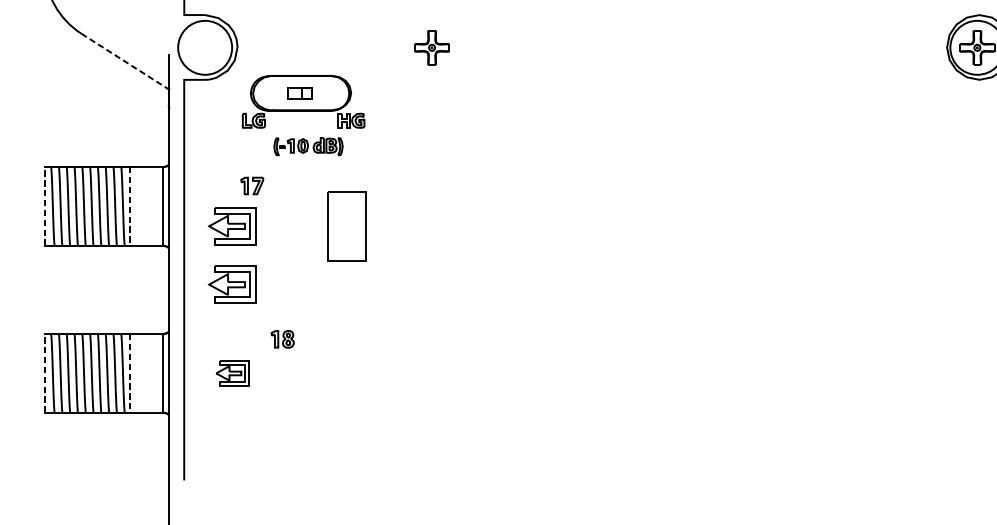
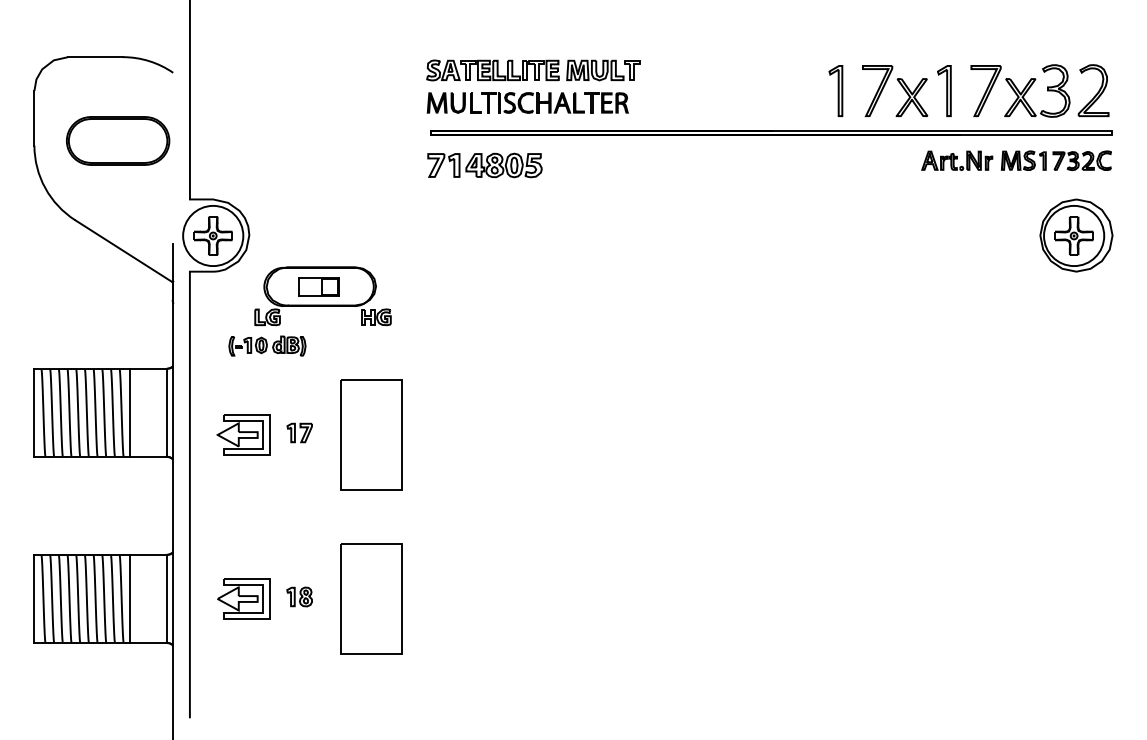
part: (431, 47) -> (212, 235), moved
line: (125, 61) -> (124, 251), dashed -> solid
part: (299, 93) -> (318, 286), size x1.43
part: (308, 146) -> (267, 345), moved
part: (252, 185) -> (299, 432), moved
line: (44, 206) -> (34, 412), dashed -> solid
line: (130, 206) -> (129, 412), dashed -> solid
part: (347, 225) -> (371, 434), size x1.43
part: (232, 284) -> (243, 499), removed
part: (282, 338) -> (299, 596), moved
line: (44, 373) -> (34, 598), dashed -> solid
line: (130, 373) -> (129, 598), dashed -> solid
part: (232, 373) -> (243, 598), size x1.43
part: (347, 373) -> (371, 598), added

